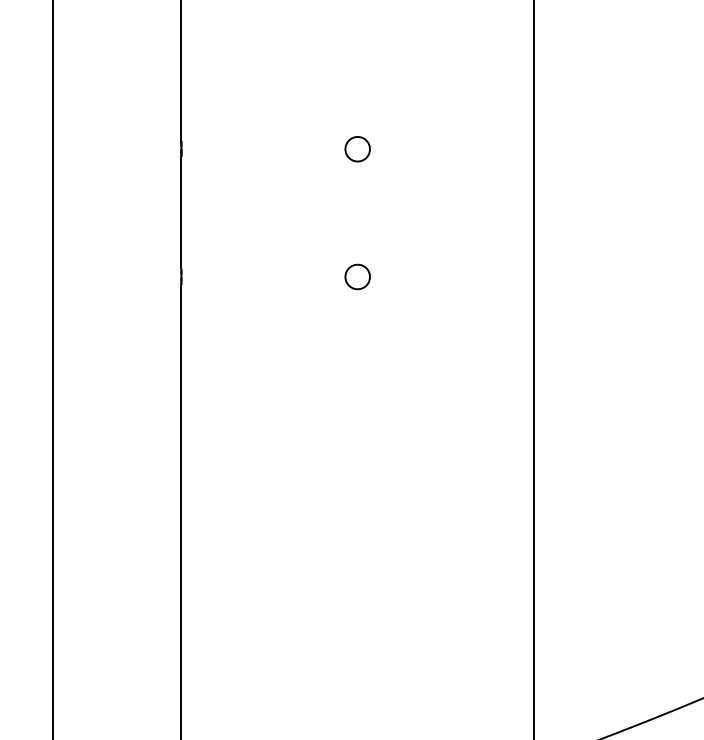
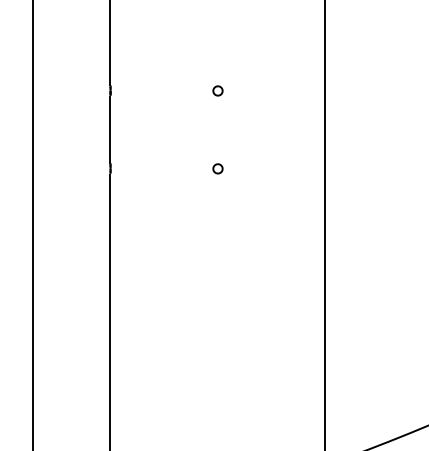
part: (356, 148) -> (217, 90), size x0.62
part: (356, 276) -> (217, 168), size x0.62

